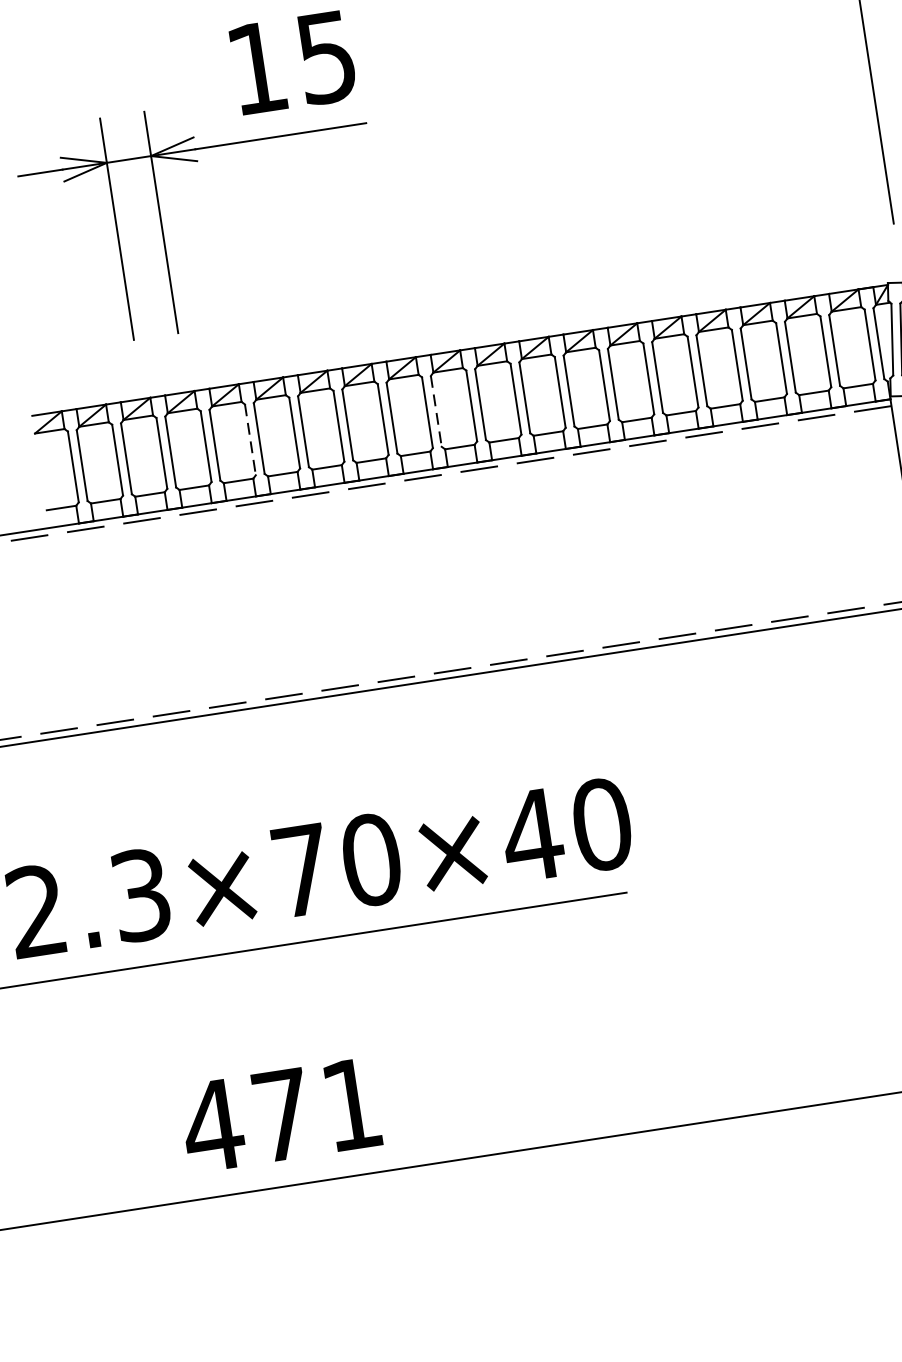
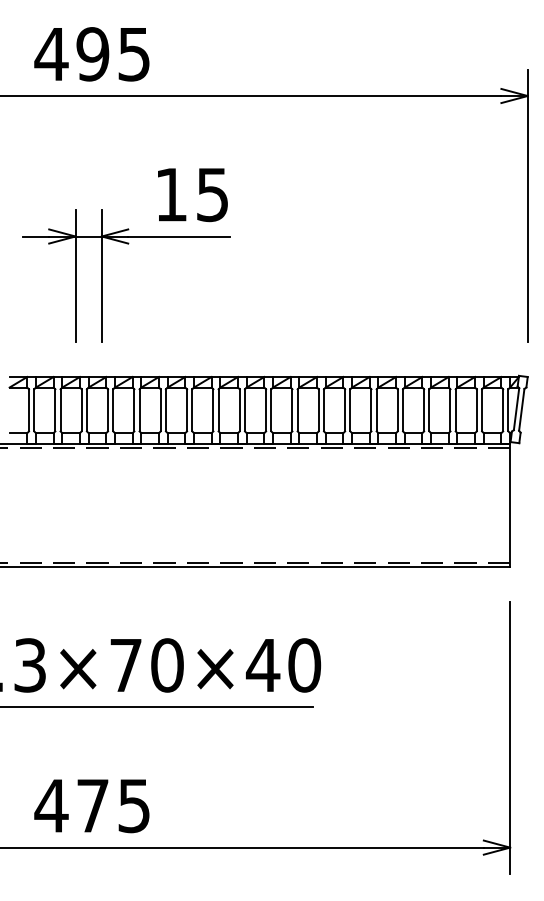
line: (435, 411) -> (244, 410), dashed -> solid
line: (250, 440) -> (134, 410), dashed -> solid
text: (350, 1105) -> (133, 806), 471 -> 475

